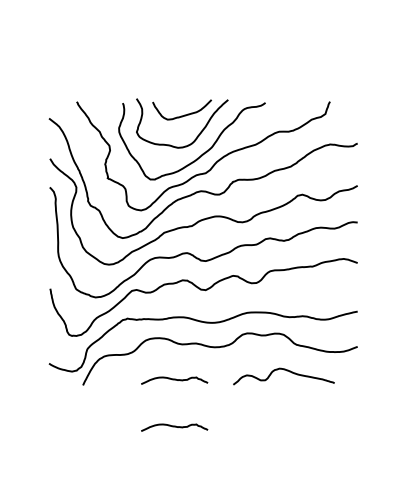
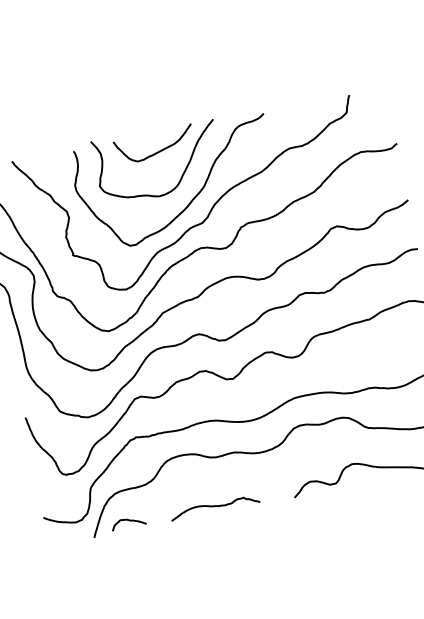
curve: (110, 378) -> (129, 521), added
curve: (174, 427) -> (227, 570), removed

